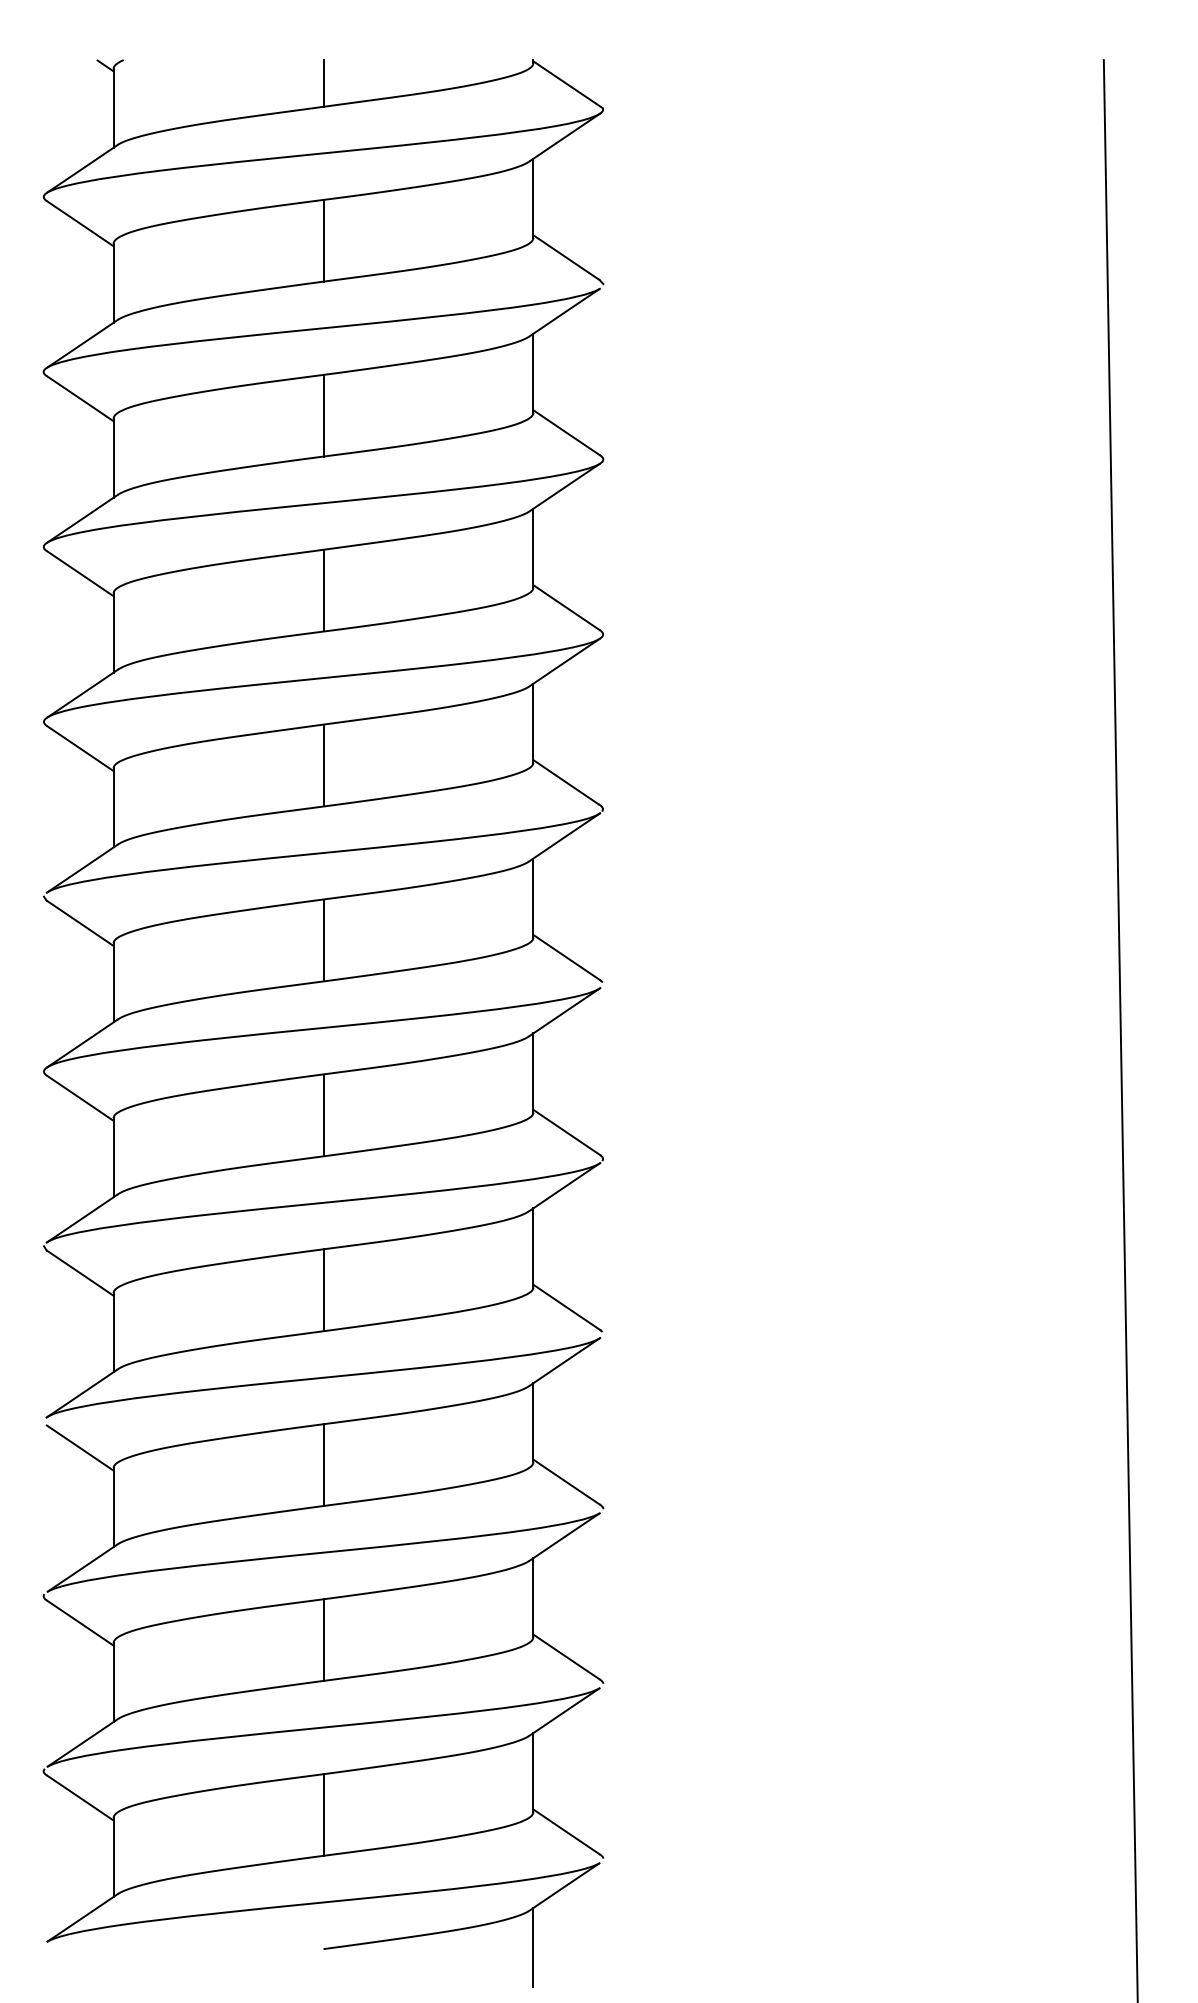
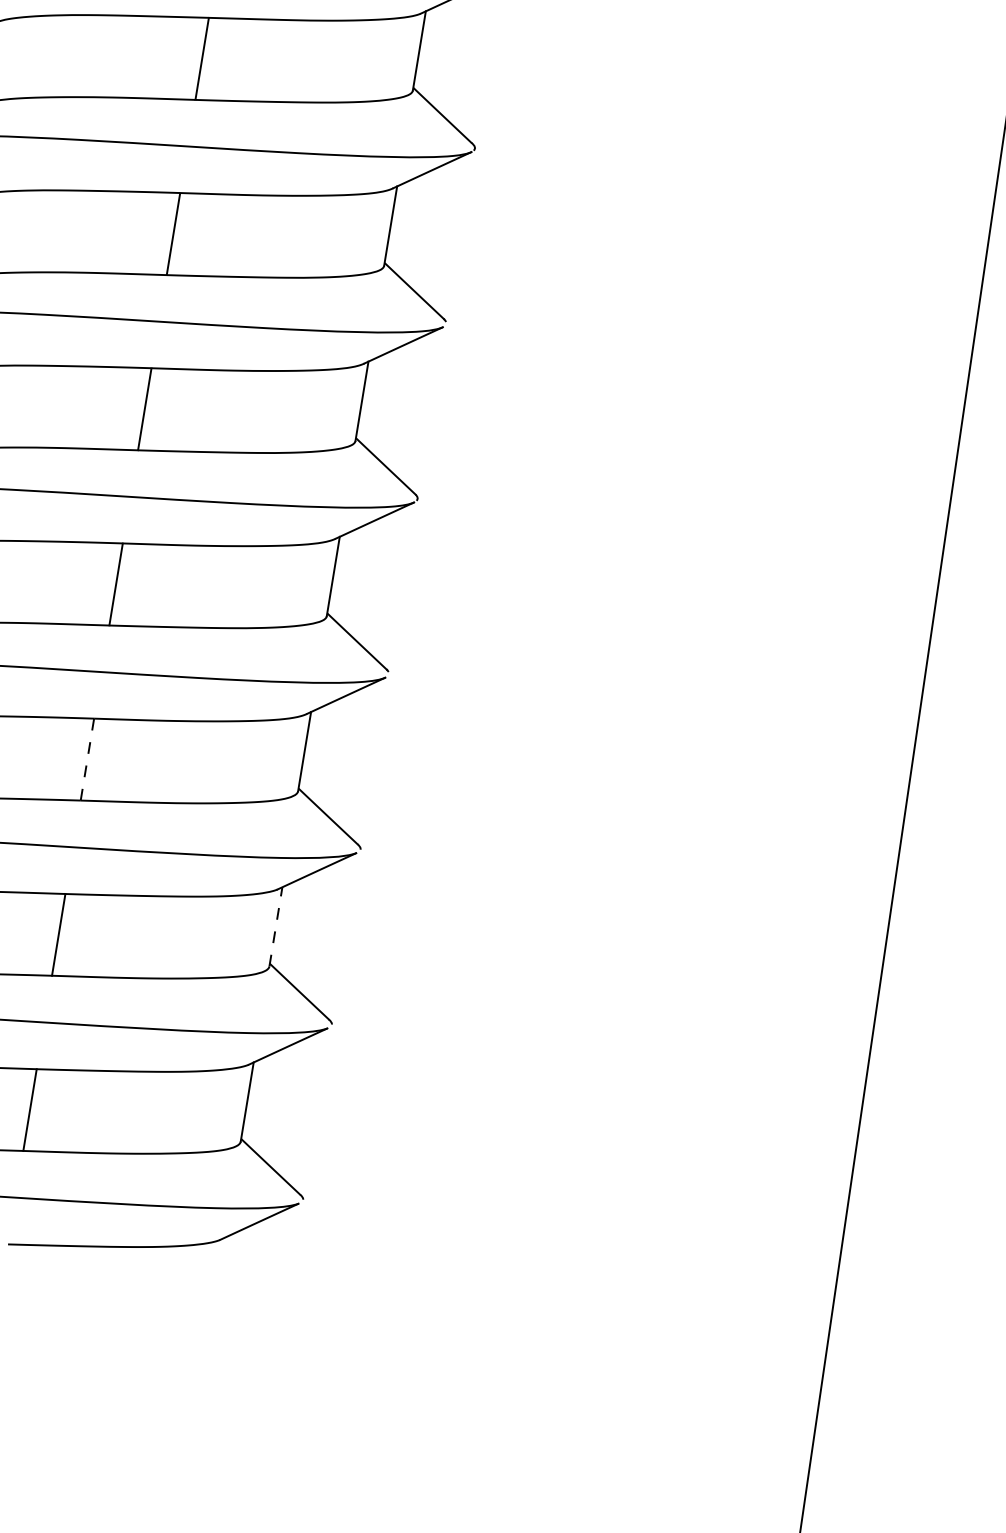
line: (323, 1465) -> (87, 759), solid -> dashed
line: (533, 1597) -> (276, 926), solid -> dashed
line: (533, 1947) -> (218, 1277), removed

